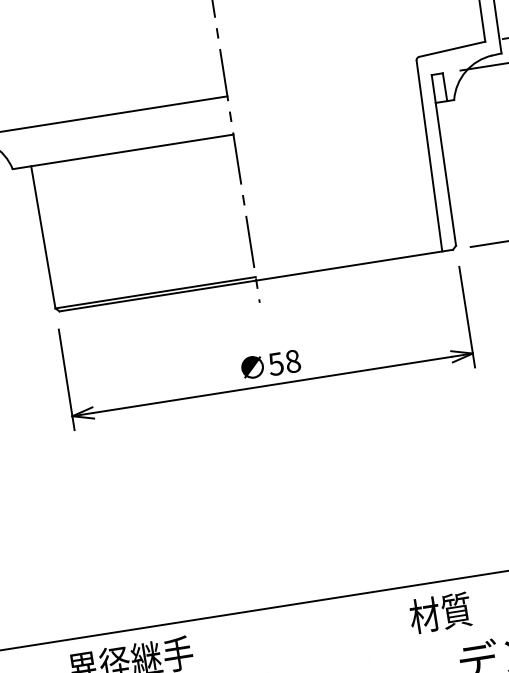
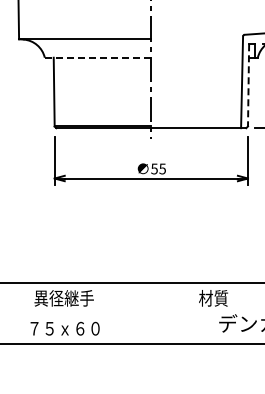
line: (123, 151) -> (98, 57), solid -> dashed
line: (443, 160) -> (248, 85), solid -> dashed
text: (292, 360) -> (162, 168), 58 -> 55

